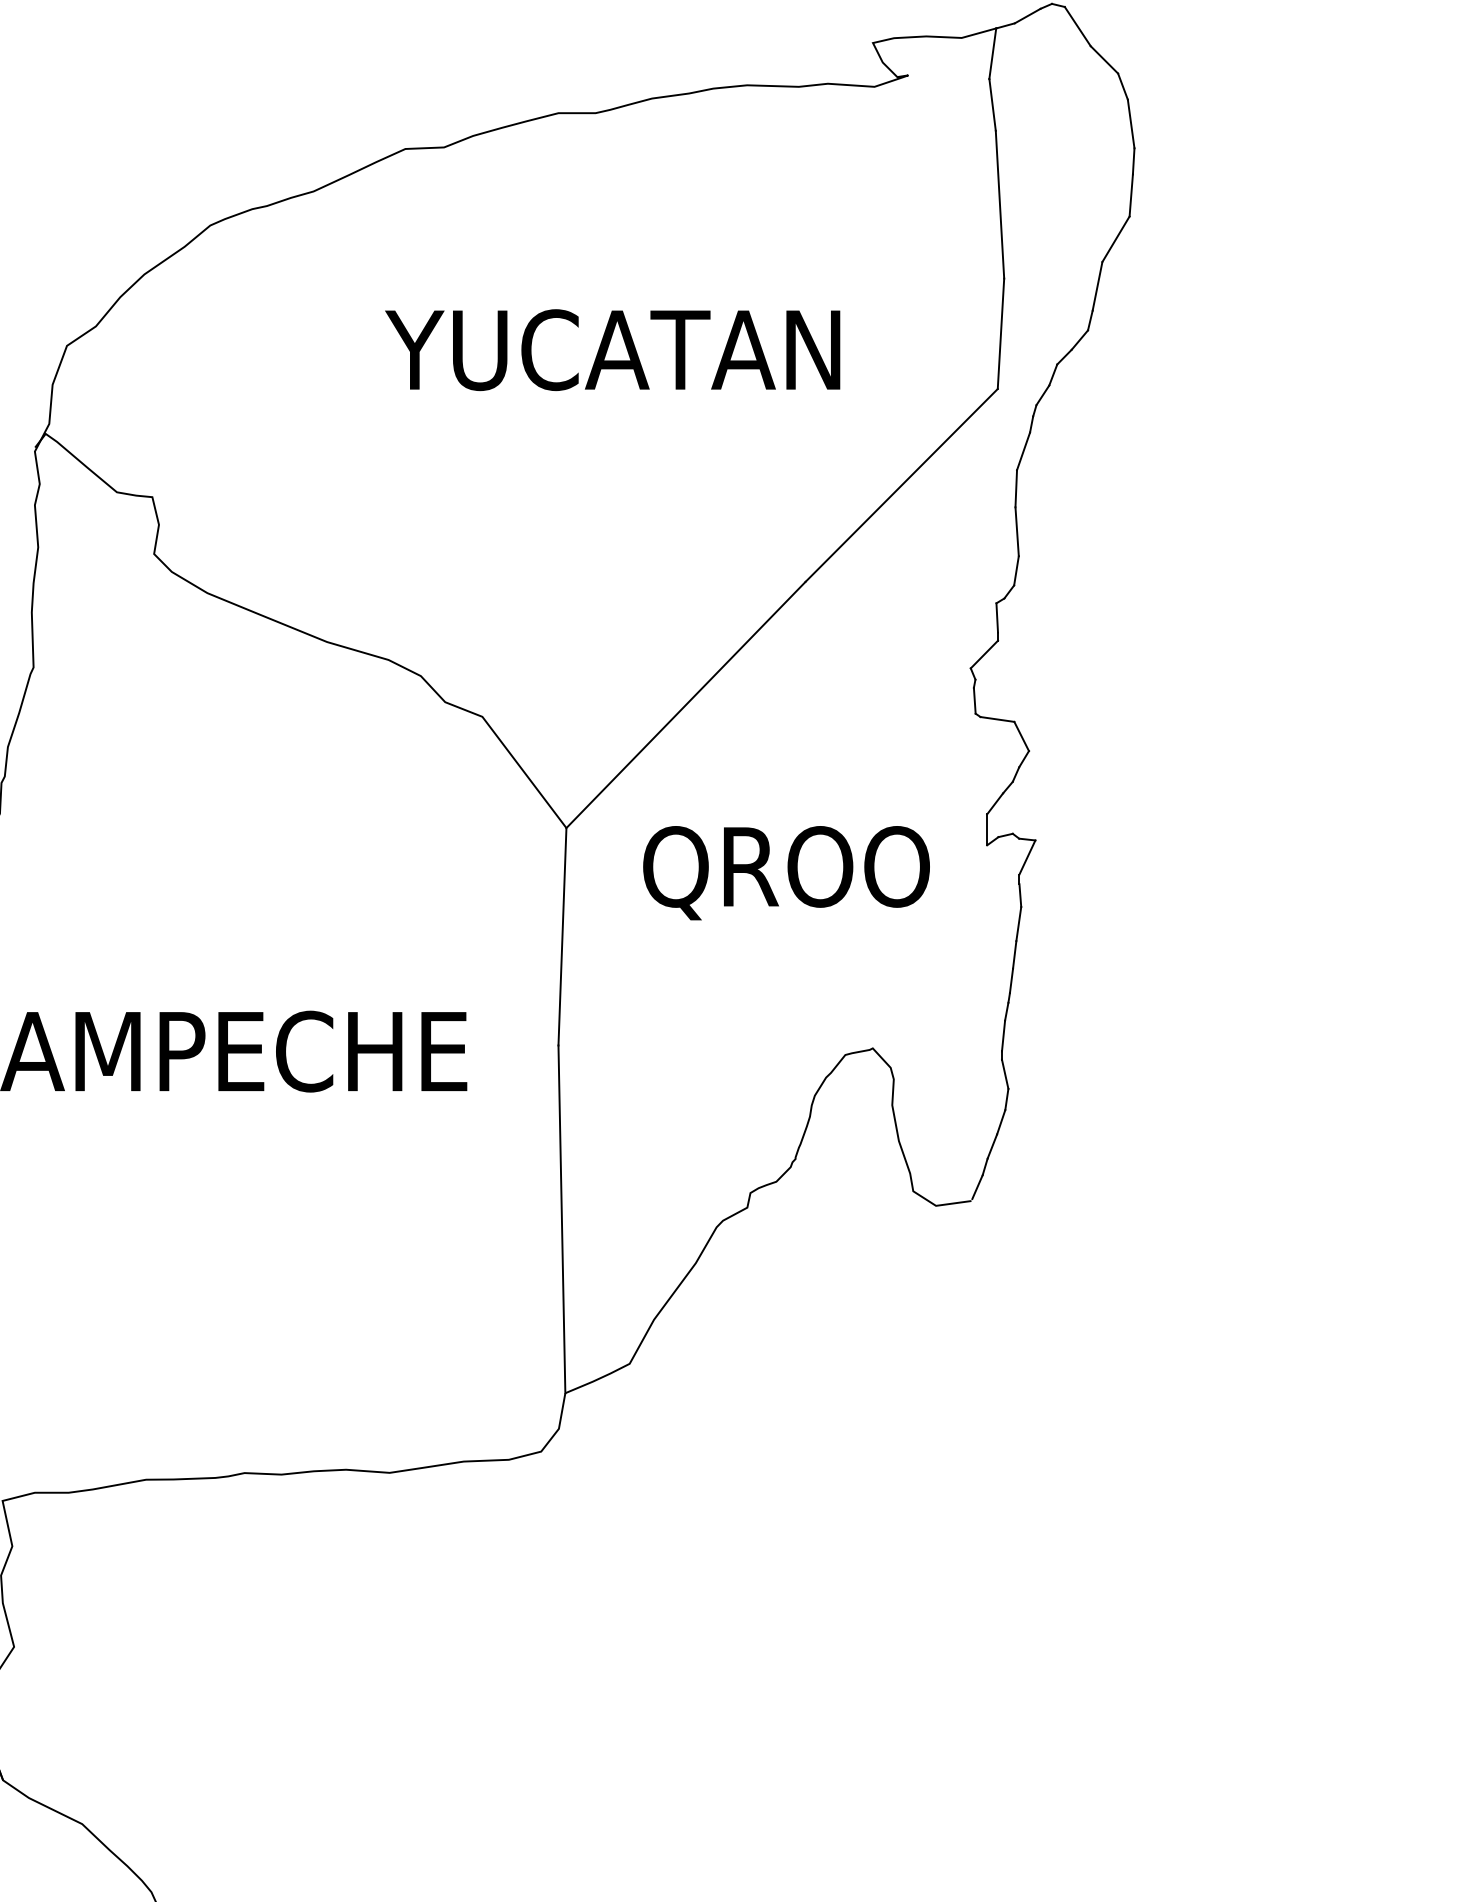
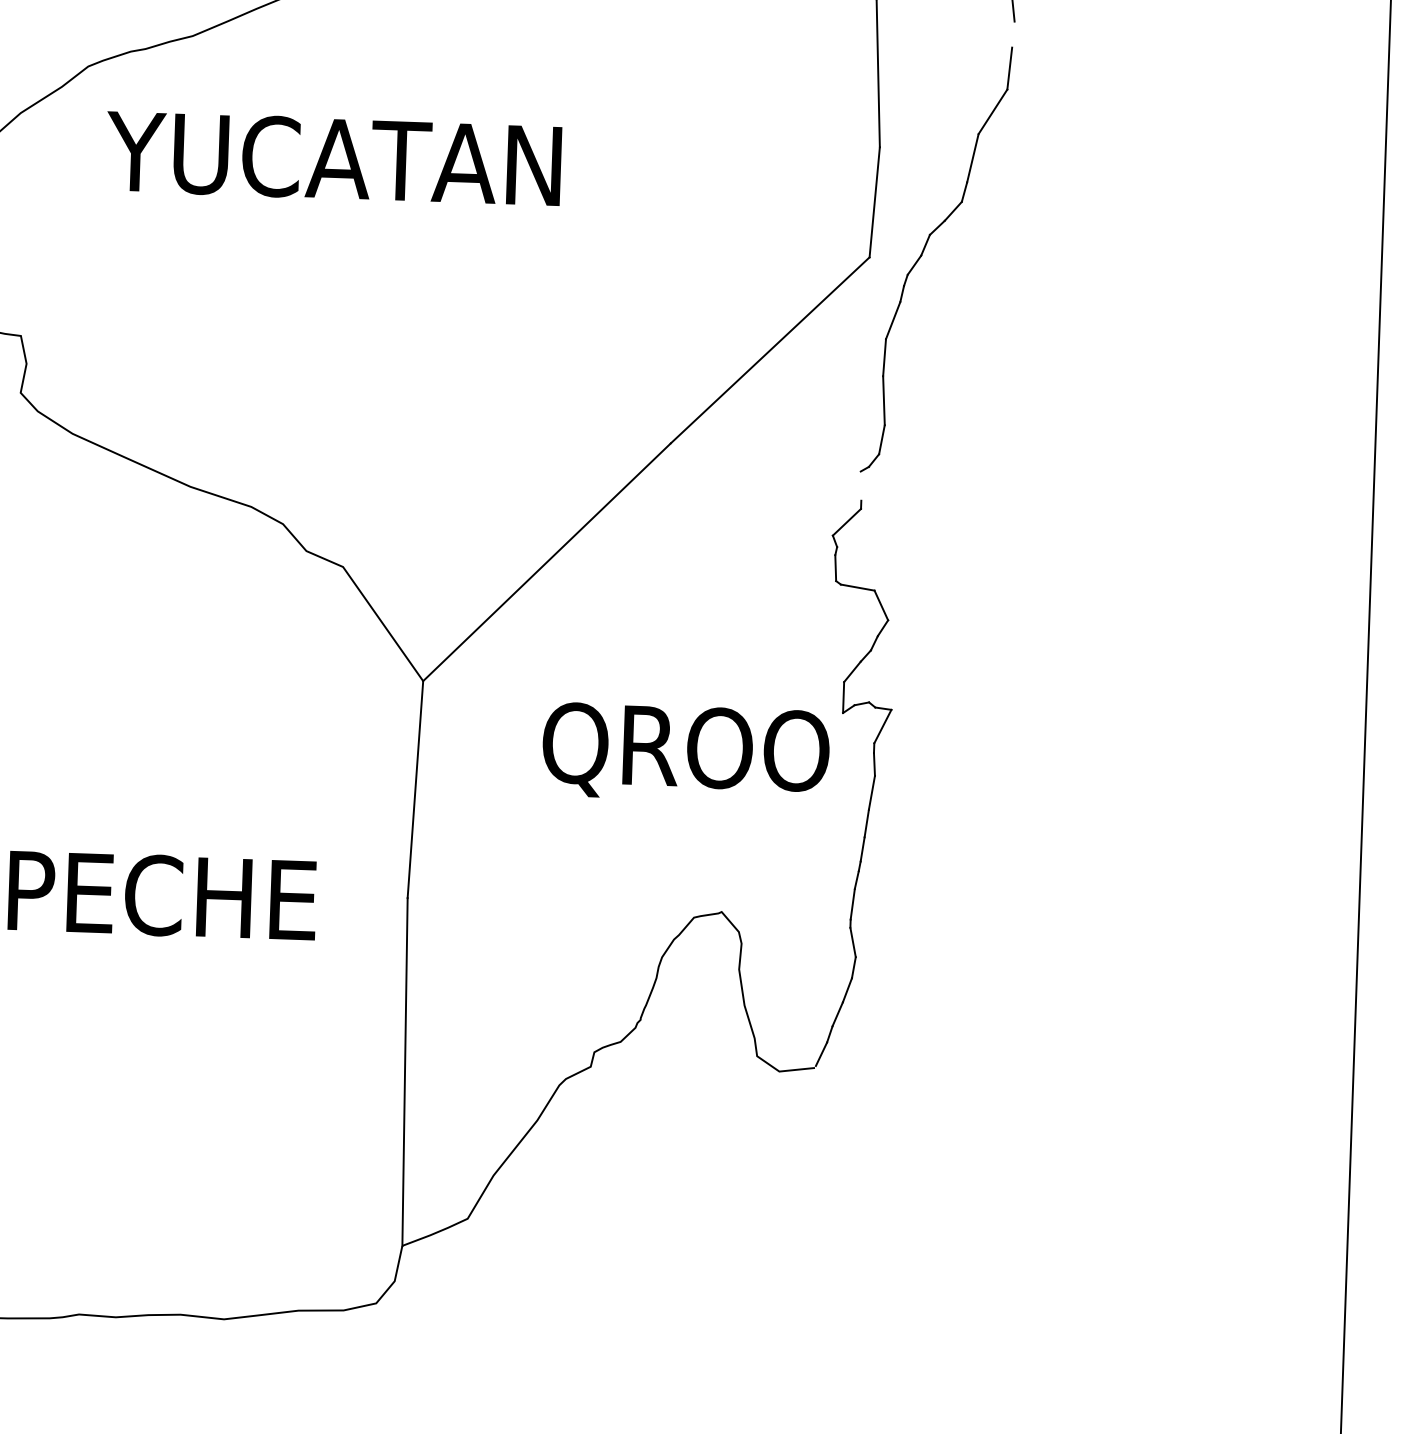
line: (1133, 161) -> (1013, 34), removed
text: (612, 350) -> (333, 159), moved
line: (997, 617) -> (861, 485), removed
text: (786, 873) -> (685, 753), moved

